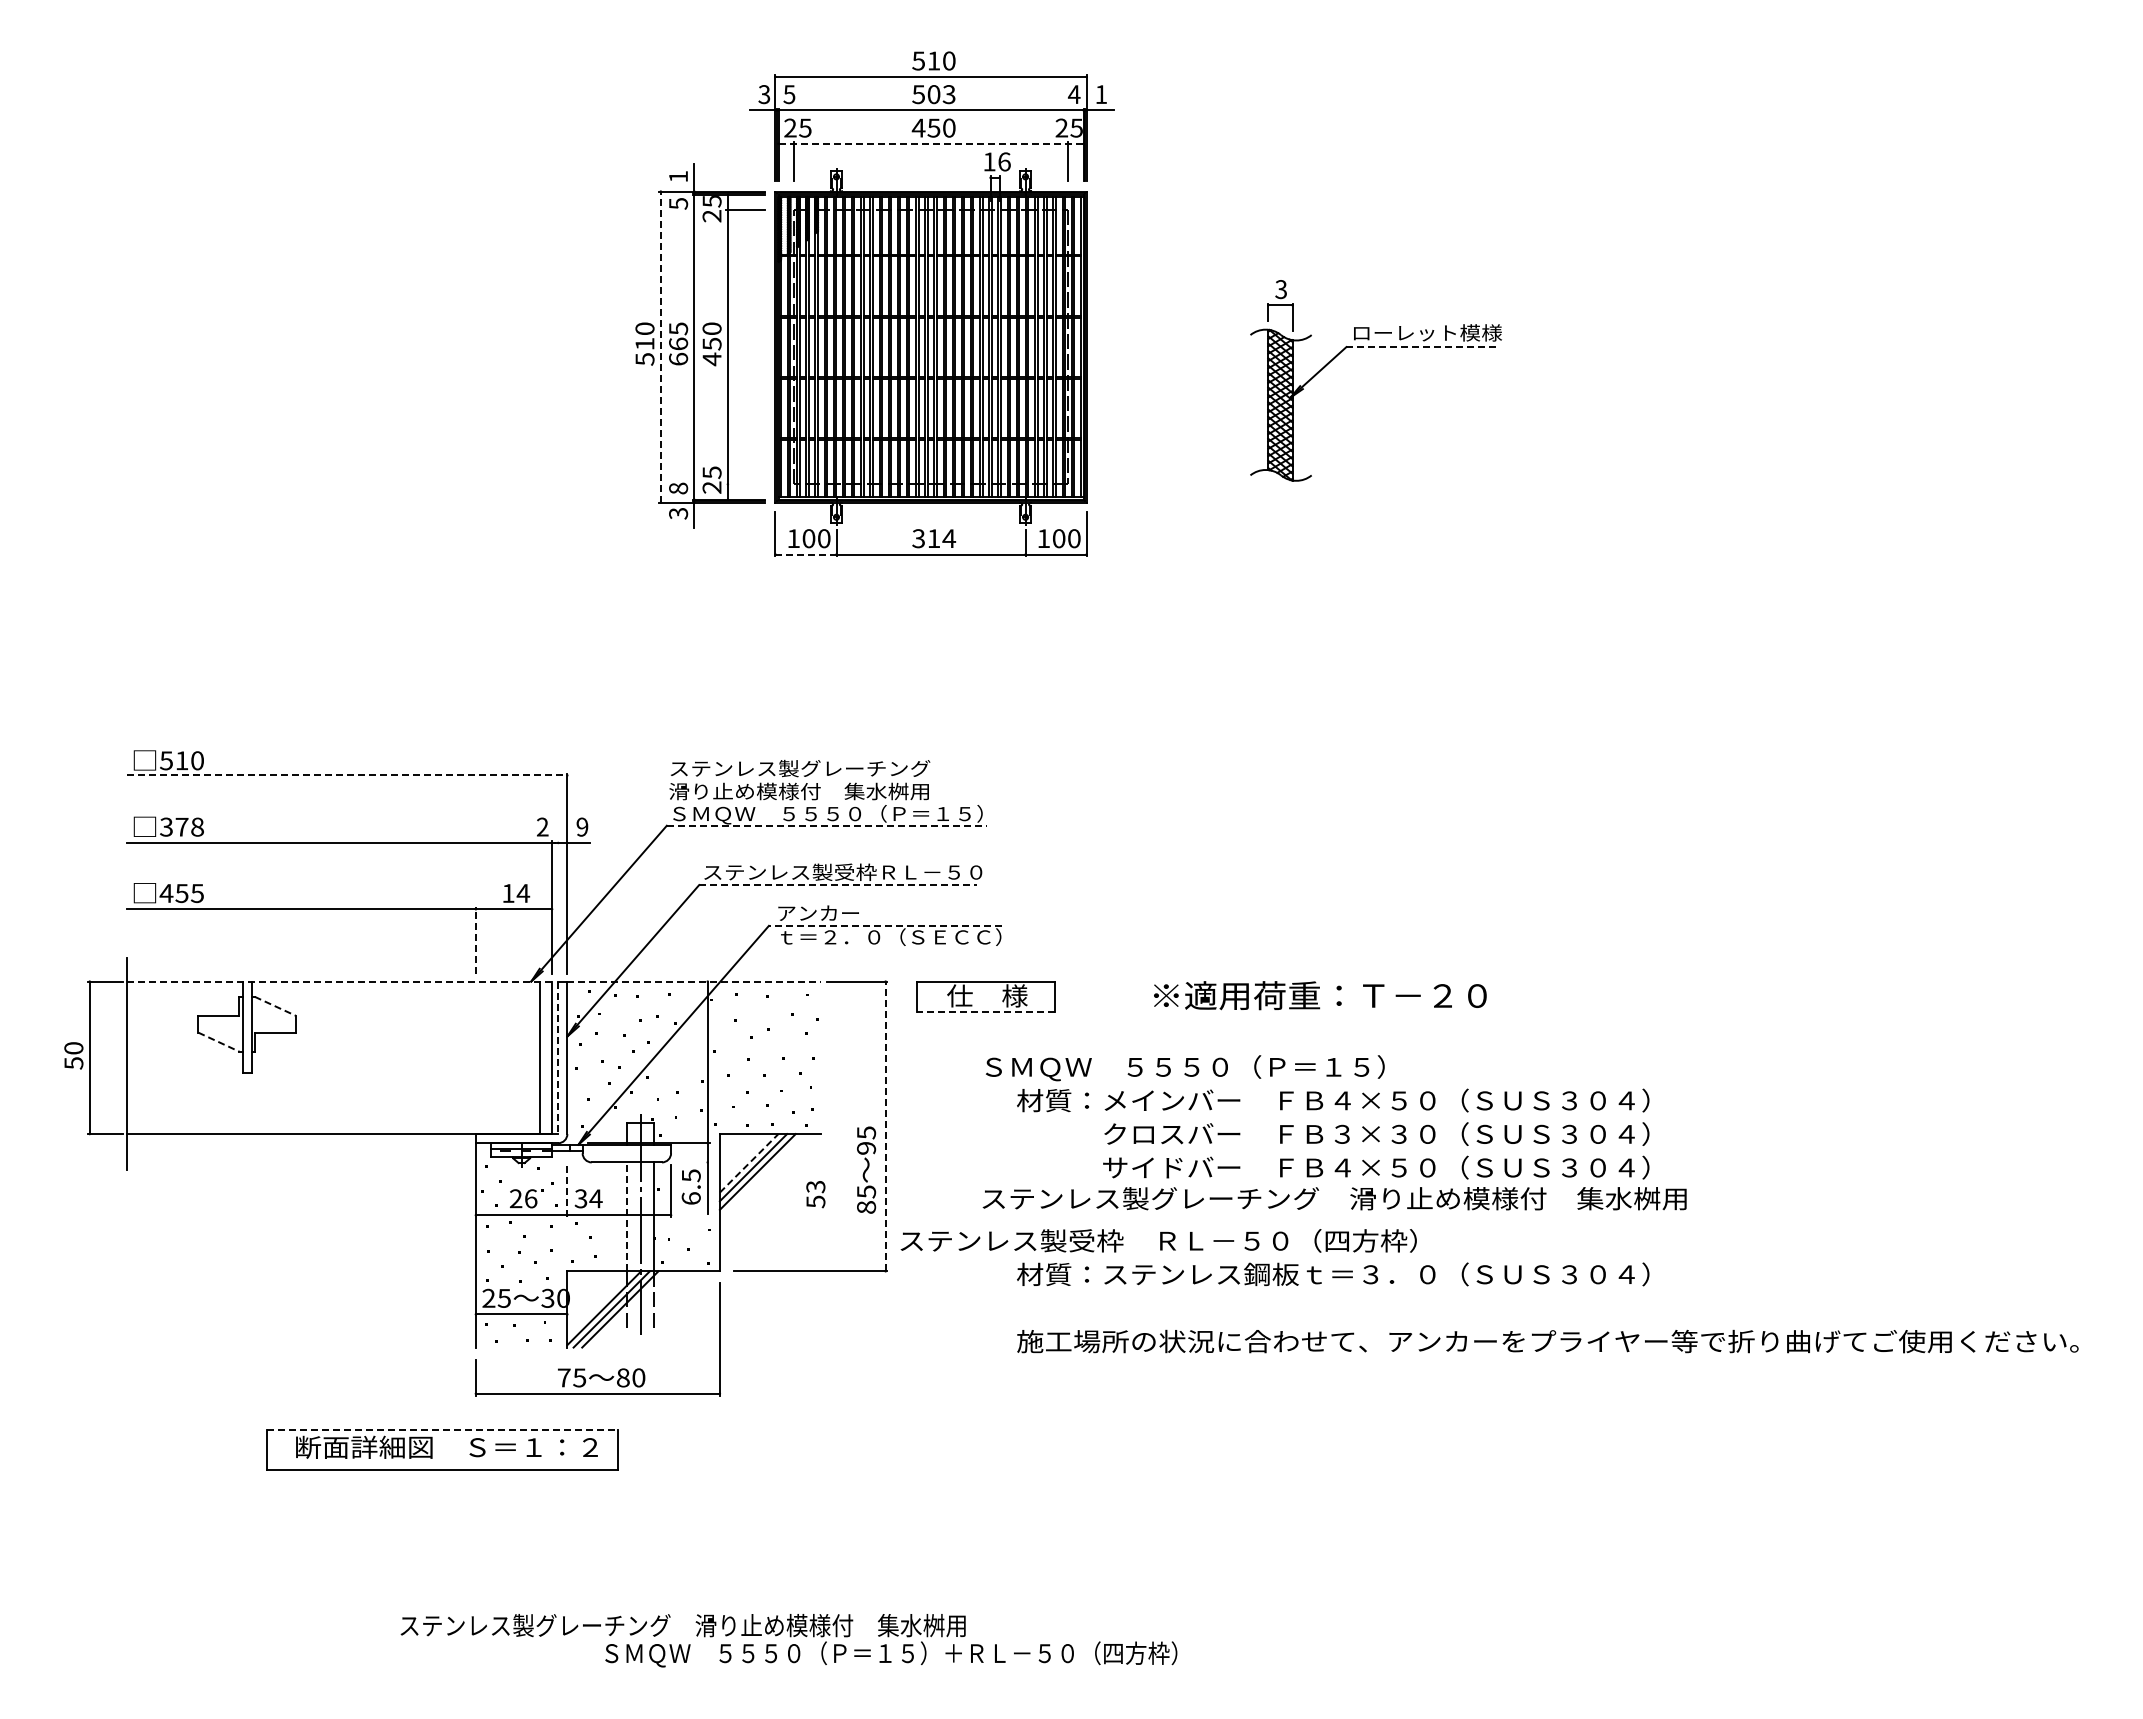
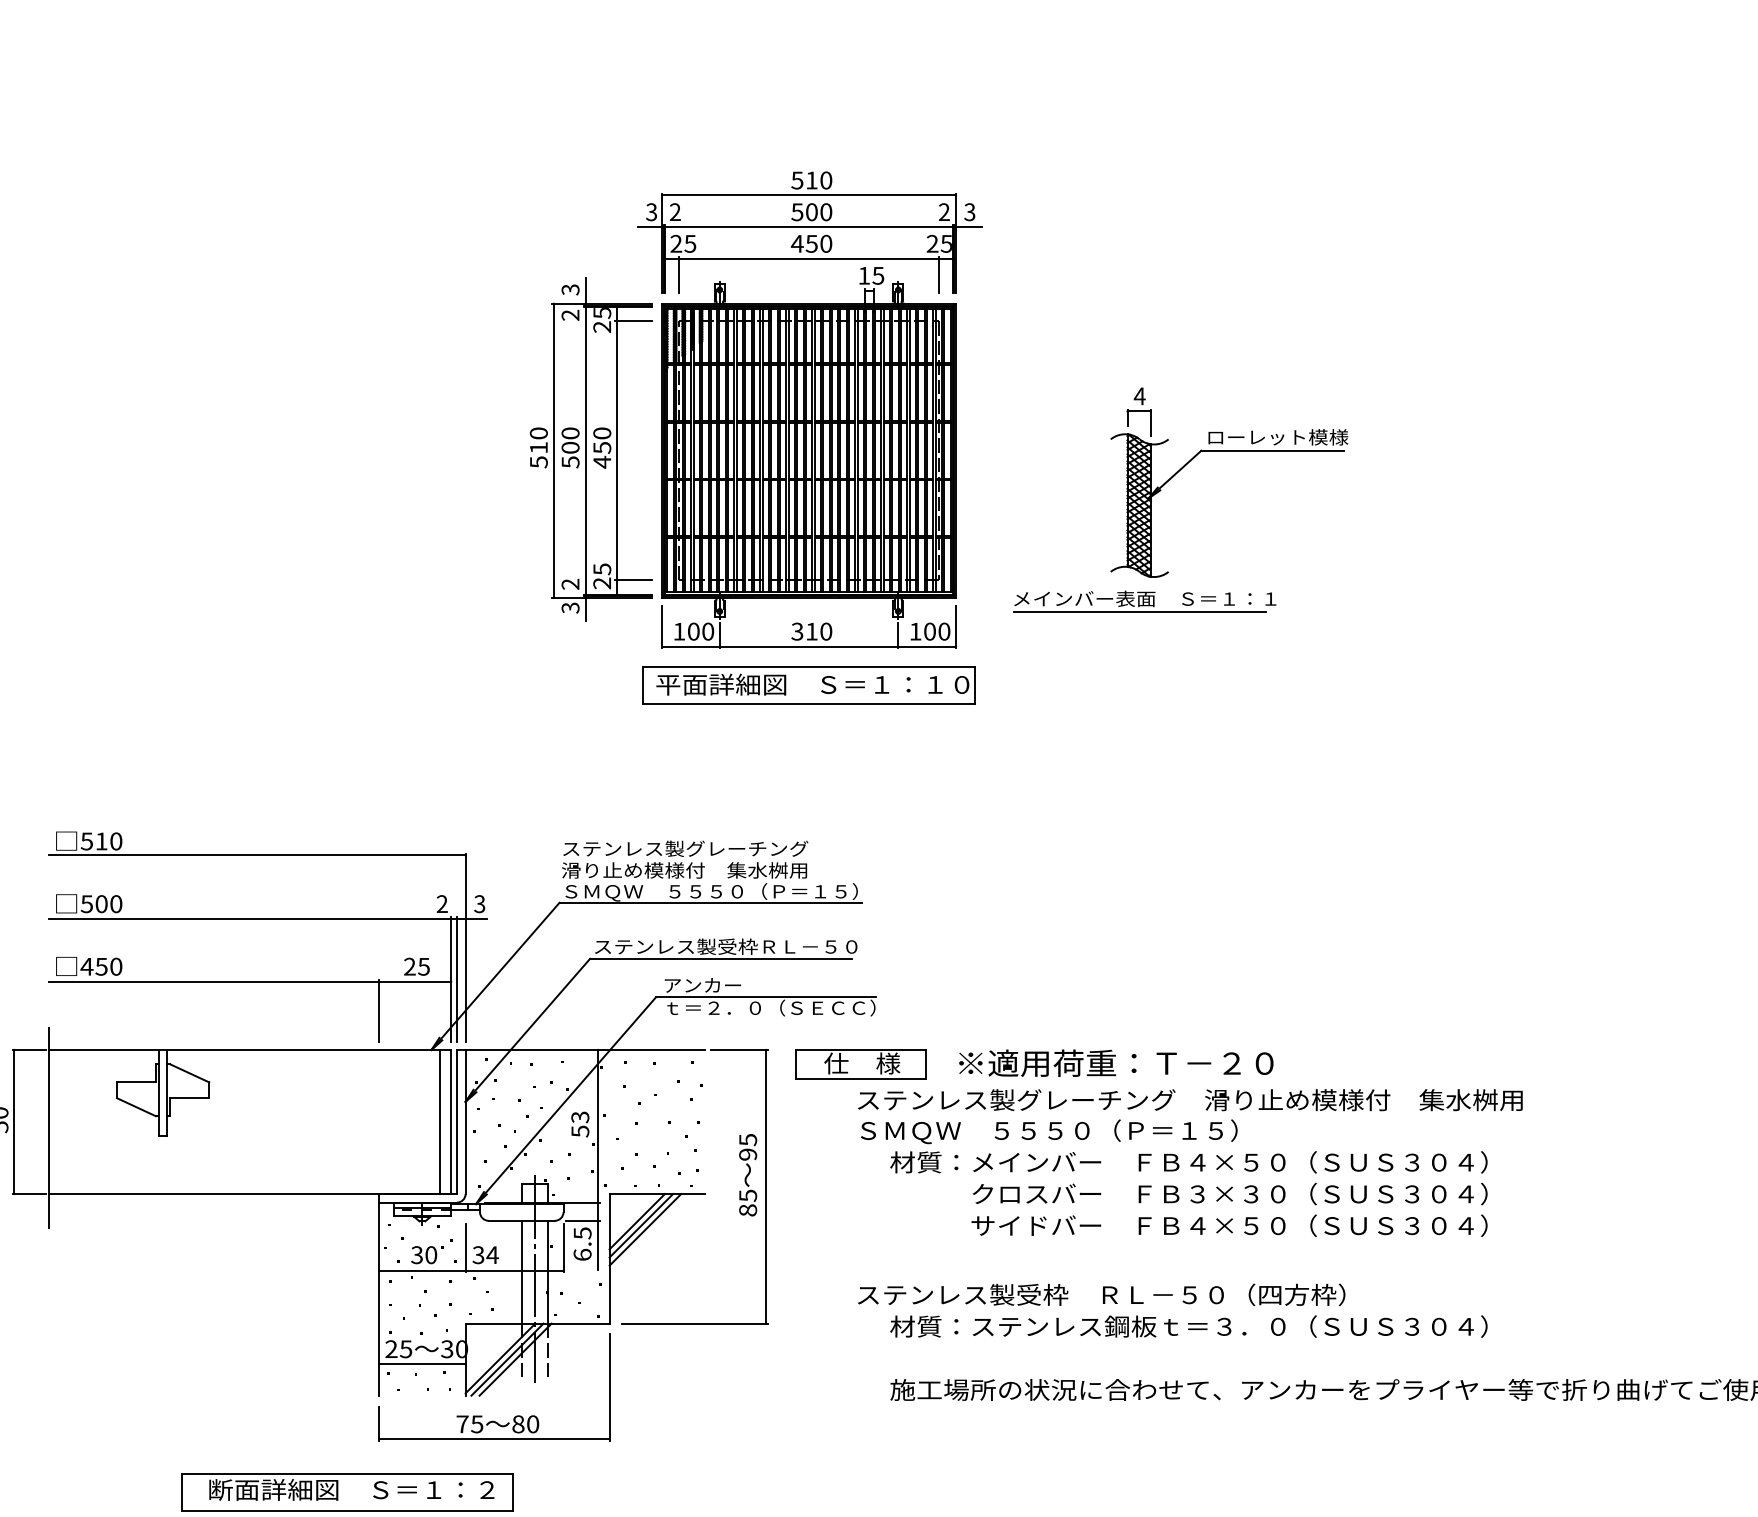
text: (789, 94) -> (675, 212), 5 -> 2
text: (948, 94) -> (825, 212), 503 -> 500
text: (1073, 94) -> (943, 212), 4 -> 2
text: (1100, 94) -> (969, 212), 1 -> 3
line: (931, 143) -> (809, 258), dashed -> solid
text: (1004, 161) -> (878, 275), 16 -> 15
text: (678, 176) -> (570, 289), 1 -> 3
text: (678, 203) -> (570, 315), 5 -> 2
text: (1280, 289) -> (1139, 396), 3 -> 4
text: (678, 343) -> (570, 447), 665 -> 500
line: (660, 347) -> (553, 451), dashed -> solid
line: (1422, 347) -> (1273, 451), dashed -> solid
line: (745, 484) -> (633, 580), added
text: (678, 488) -> (570, 584), 8 -> 2
part: (1286, 506) -> (1144, 601), added
text: (949, 538) -> (826, 631), 314 -> 310
line: (805, 554) -> (690, 646), dashed -> solid
part: (930, 595) -> (808, 685), added
line: (347, 775) -> (257, 855), dashed -> solid
line: (827, 825) -> (711, 902), dashed -> solid
text: (181, 826) -> (101, 903), 378 -> 500
text: (582, 827) -> (479, 904), 9 -> 3
line: (837, 885) -> (720, 959), dashed -> solid
text: (196, 892) -> (115, 965), 455 -> 450
text: (516, 893) -> (417, 966), 14 -> 25
line: (558, 907) -> (457, 980), added
line: (884, 925) -> (765, 997), dashed -> solid
line: (475, 940) -> (378, 1011), dashed -> solid
line: (339, 981) -> (250, 1049), dashed -> solid
line: (693, 981) -> (584, 1049), dashed -> solid
text: (1320, 995) -> (1116, 1063), moved
line: (275, 1006) -> (189, 1073), dashed -> solid
line: (985, 1012) -> (860, 1079), dashed -> solid
line: (218, 1042) -> (136, 1107), dashed -> solid
line: (558, 1058) -> (457, 1122), dashed -> solid
line: (885, 1126) -> (766, 1186), dashed -> solid
line: (691, 1162) -> (582, 1220), added
line: (749, 1163) -> (637, 1221), dashed -> solid
text: (866, 1169) -> (748, 1174), moved
line: (567, 1191) -> (465, 1248), dashed -> solid
text: (815, 1194) -> (579, 1124), moved
text: (523, 1198) -> (424, 1254), 26 -> 30
text: (1334, 1198) -> (1190, 1099), moved
line: (626, 1216) -> (521, 1271), dashed -> solid
text: (1158, 1240) -> (1101, 1294), moved
line: (443, 1430) -> (348, 1473), dashed -> solid

